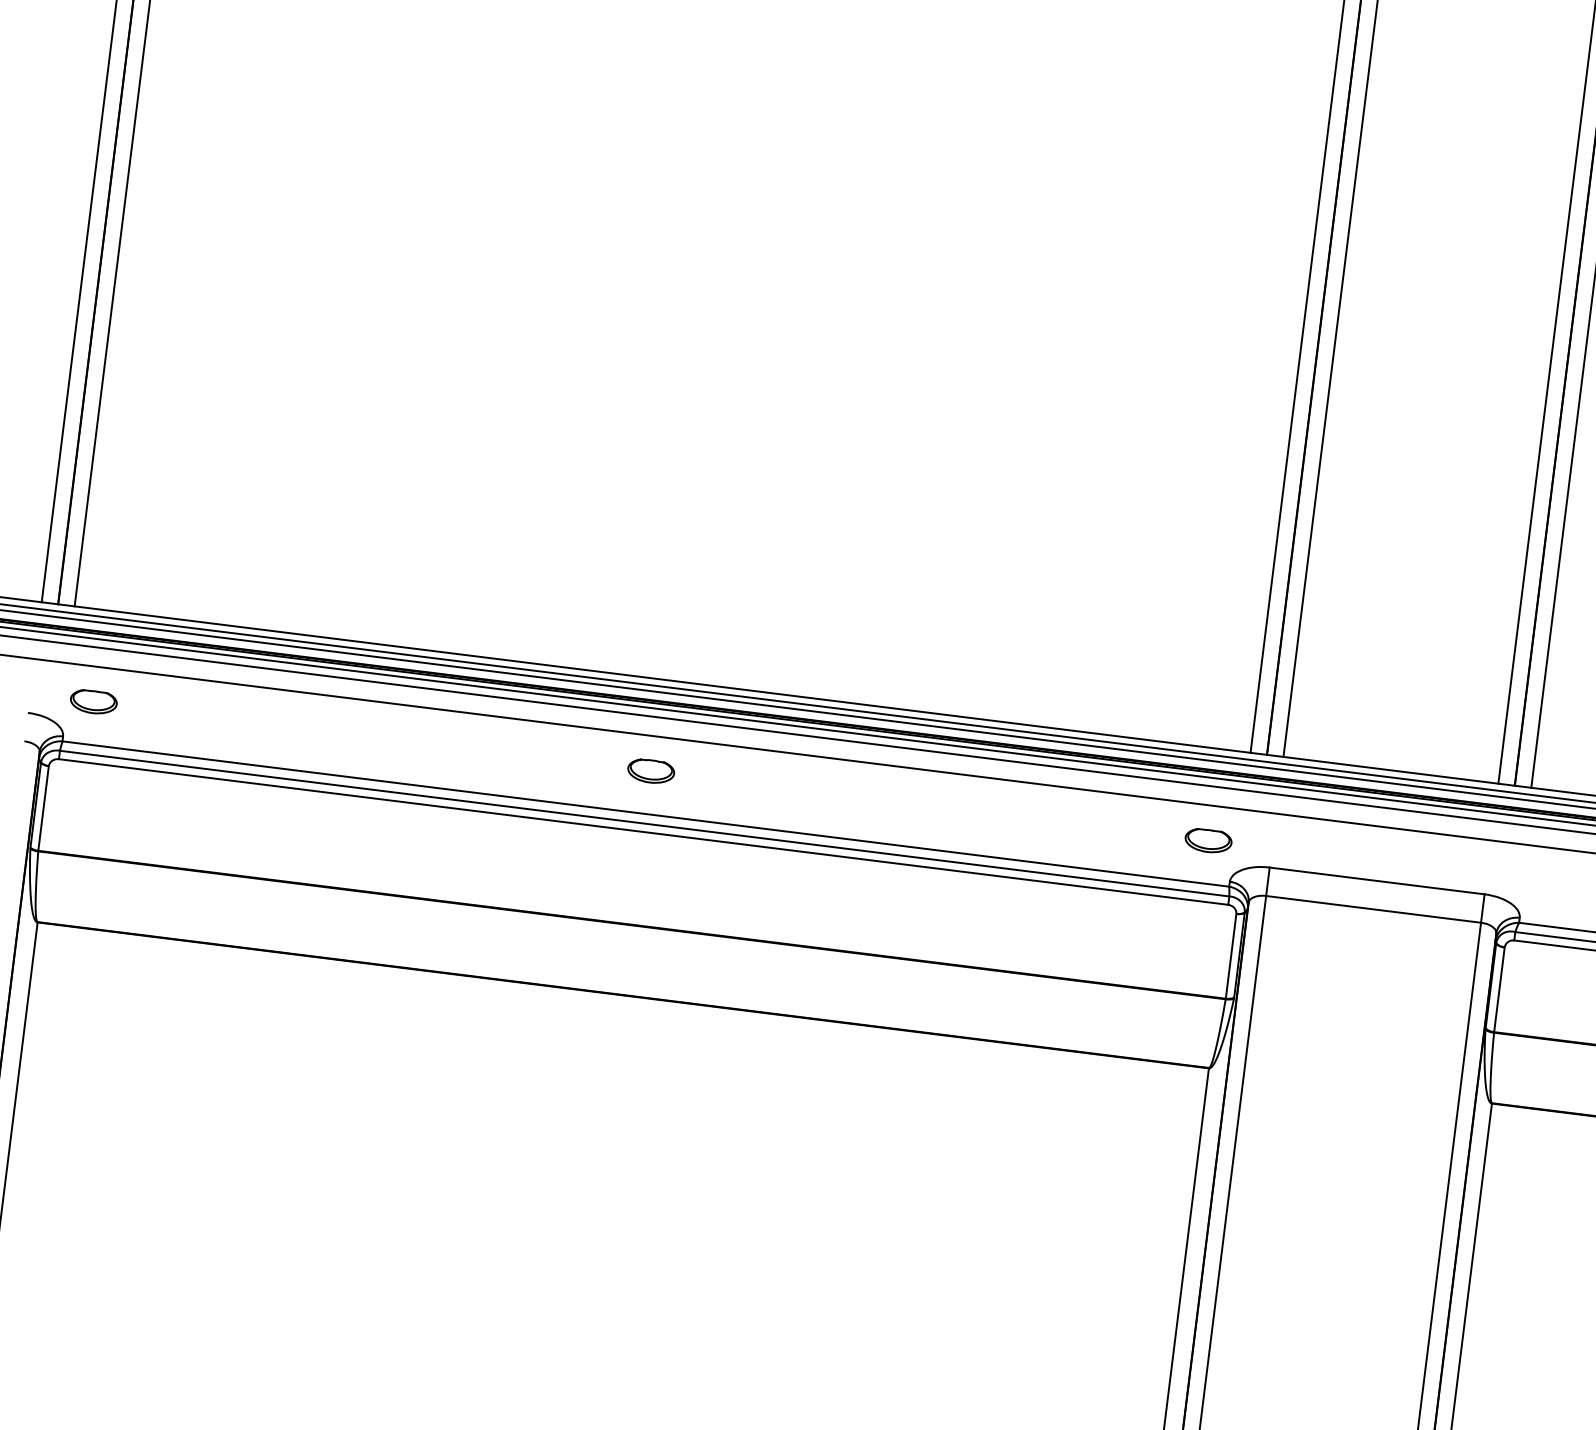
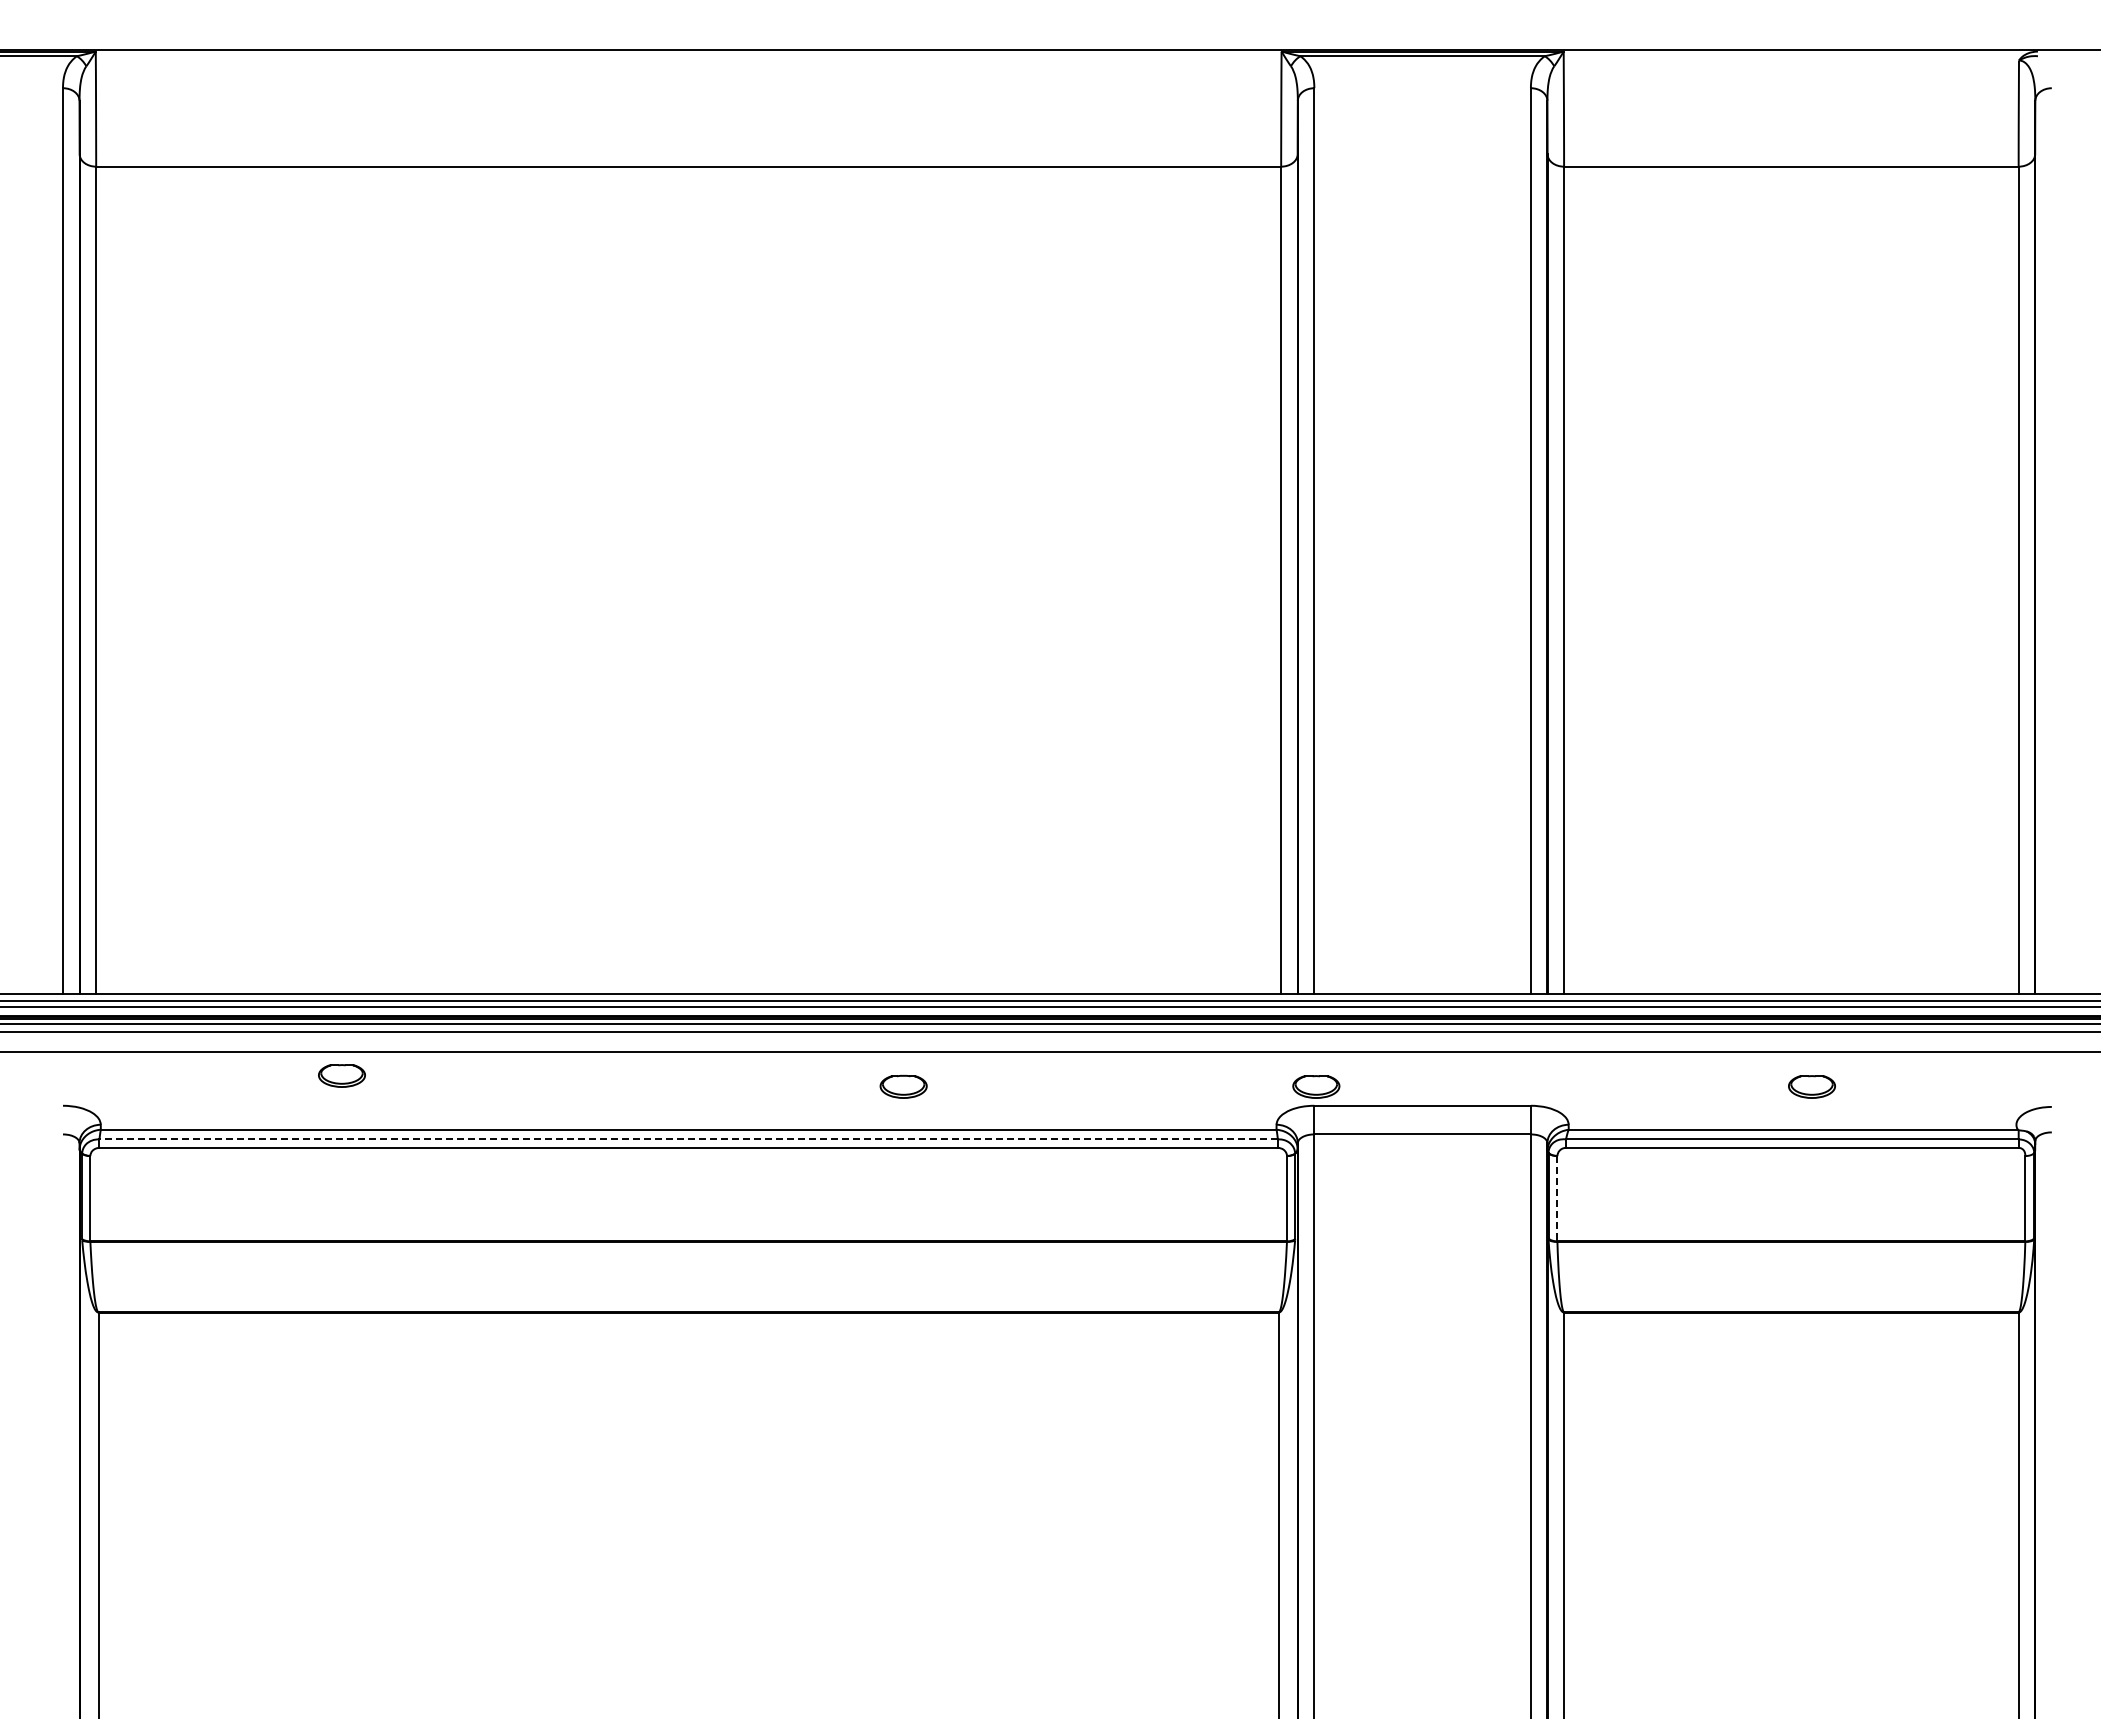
part: (93, 701) -> (341, 1075), moved
part: (651, 771) -> (903, 1086), moved
line: (644, 823) -> (688, 1139), solid -> dashed
part: (1208, 840) -> (1316, 1086), moved
line: (1499, 989) -> (1557, 1198), solid -> dashed

